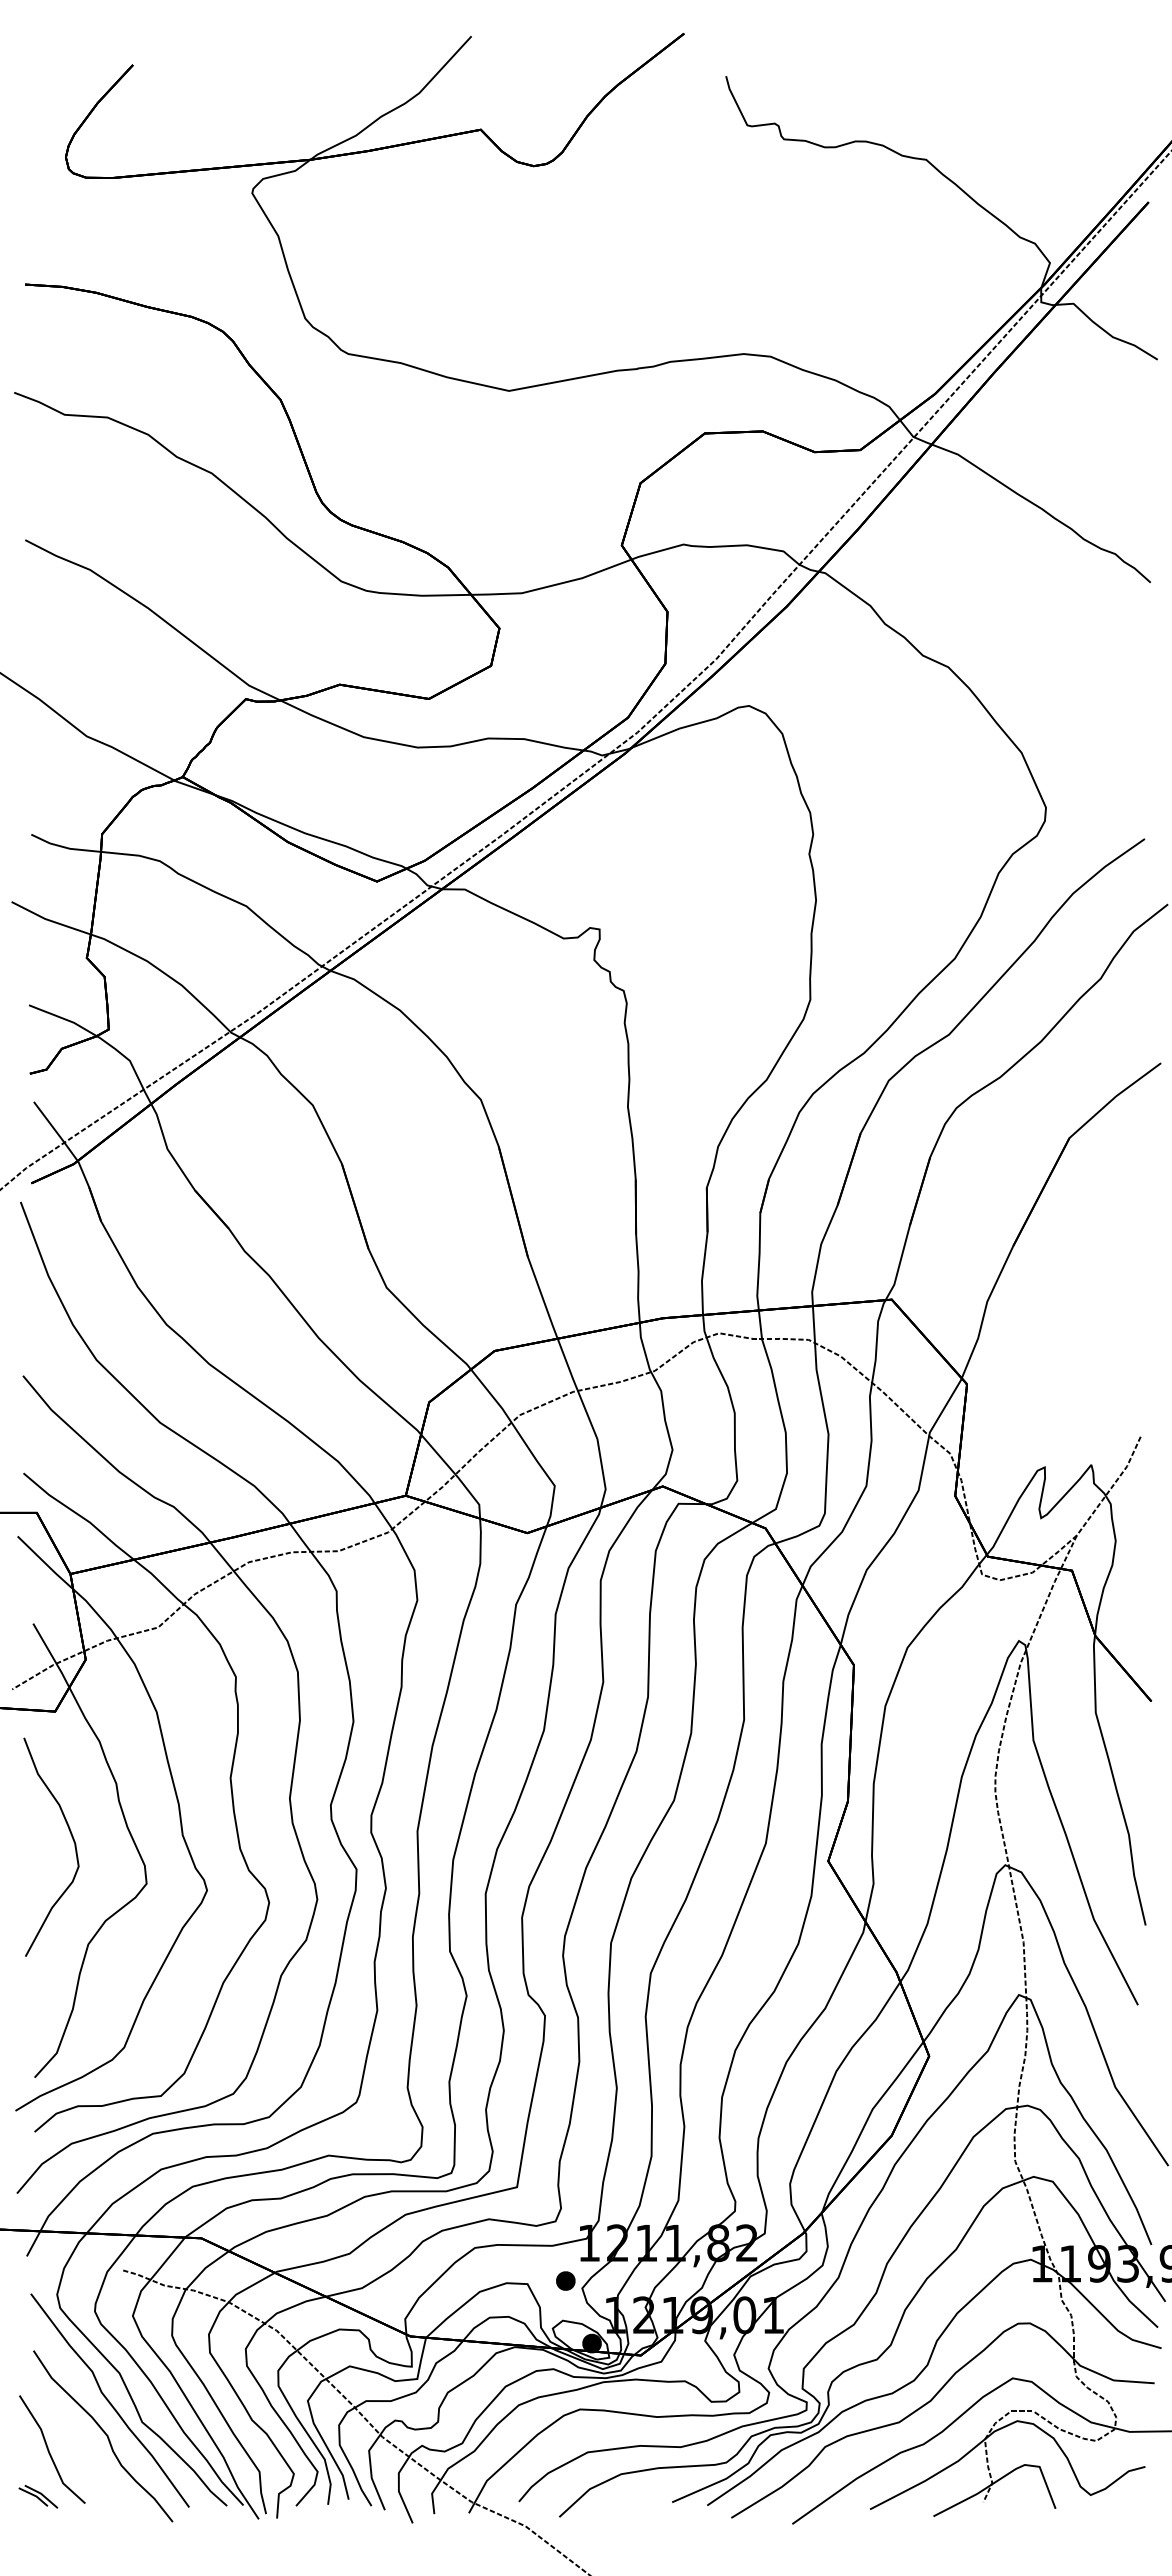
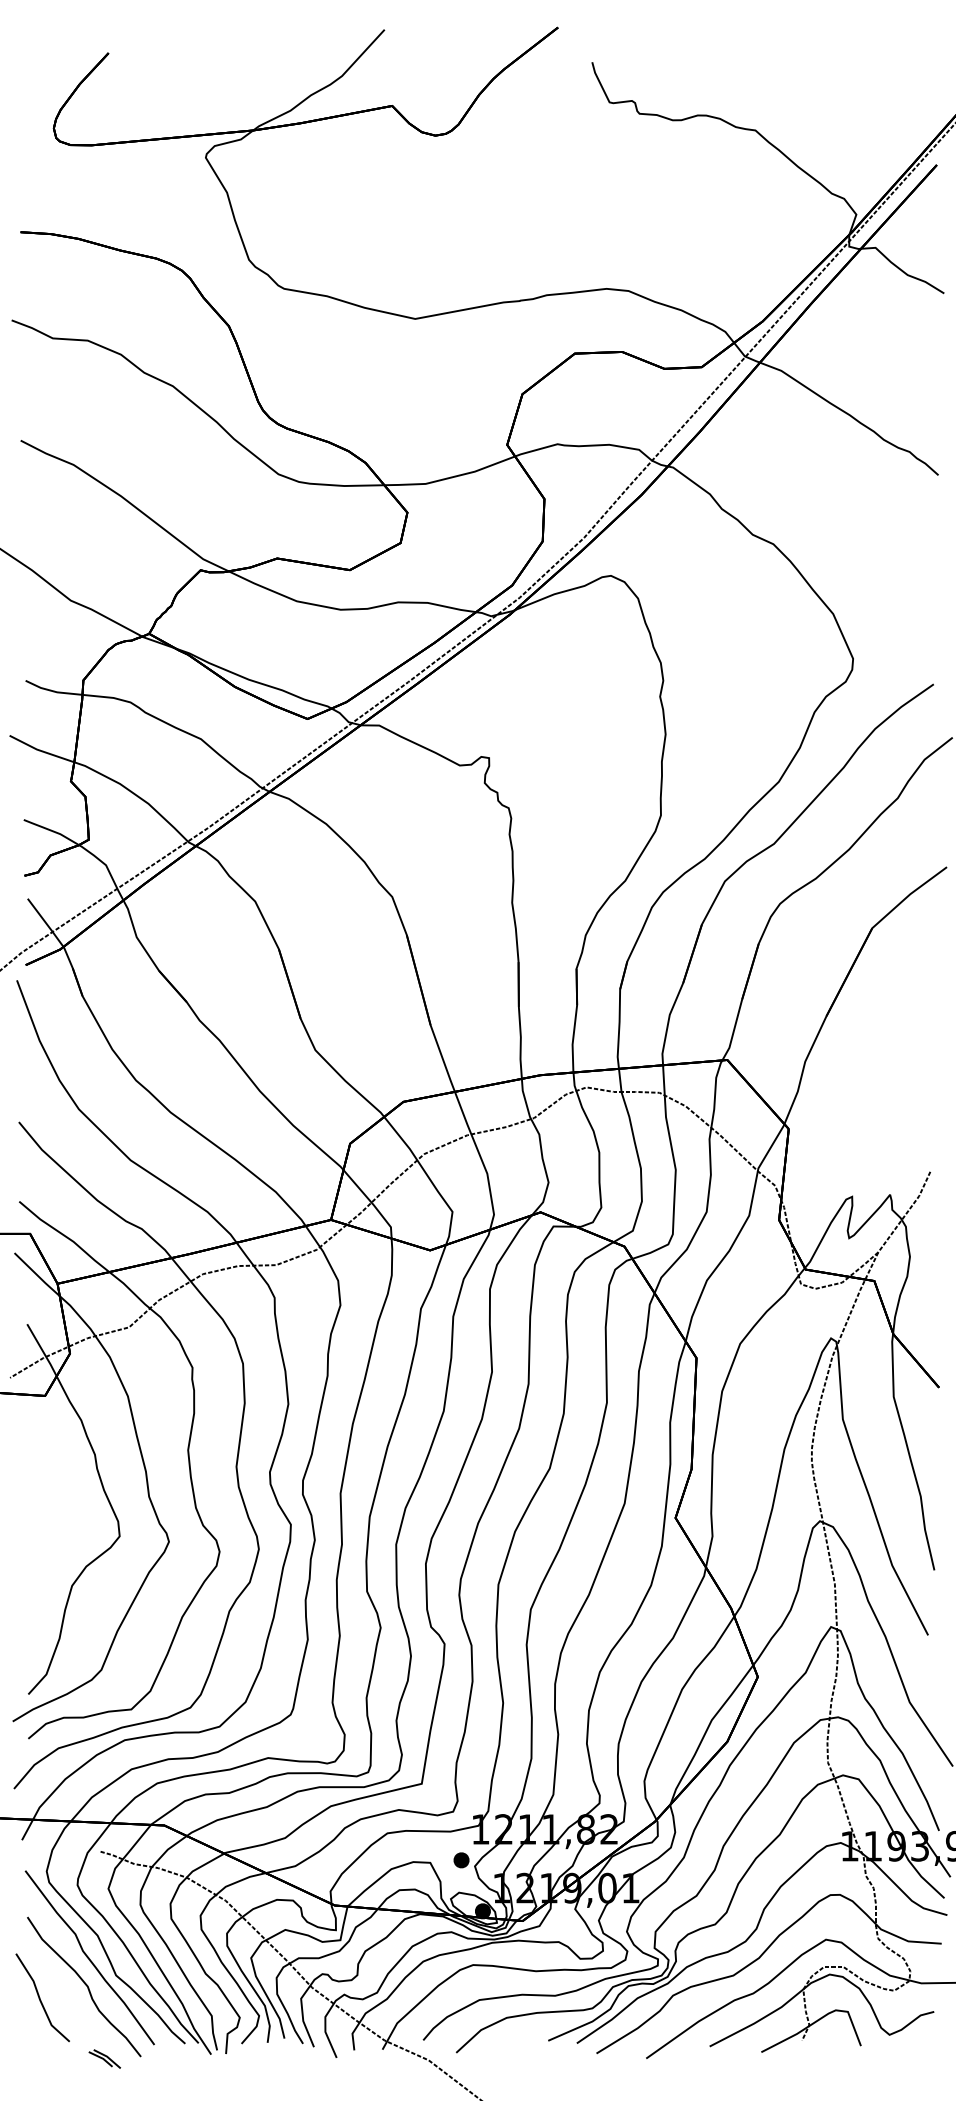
part: (71, 1837) -> (58, 1498), removed
part: (38, 2496) -> (104, 2058), moved

